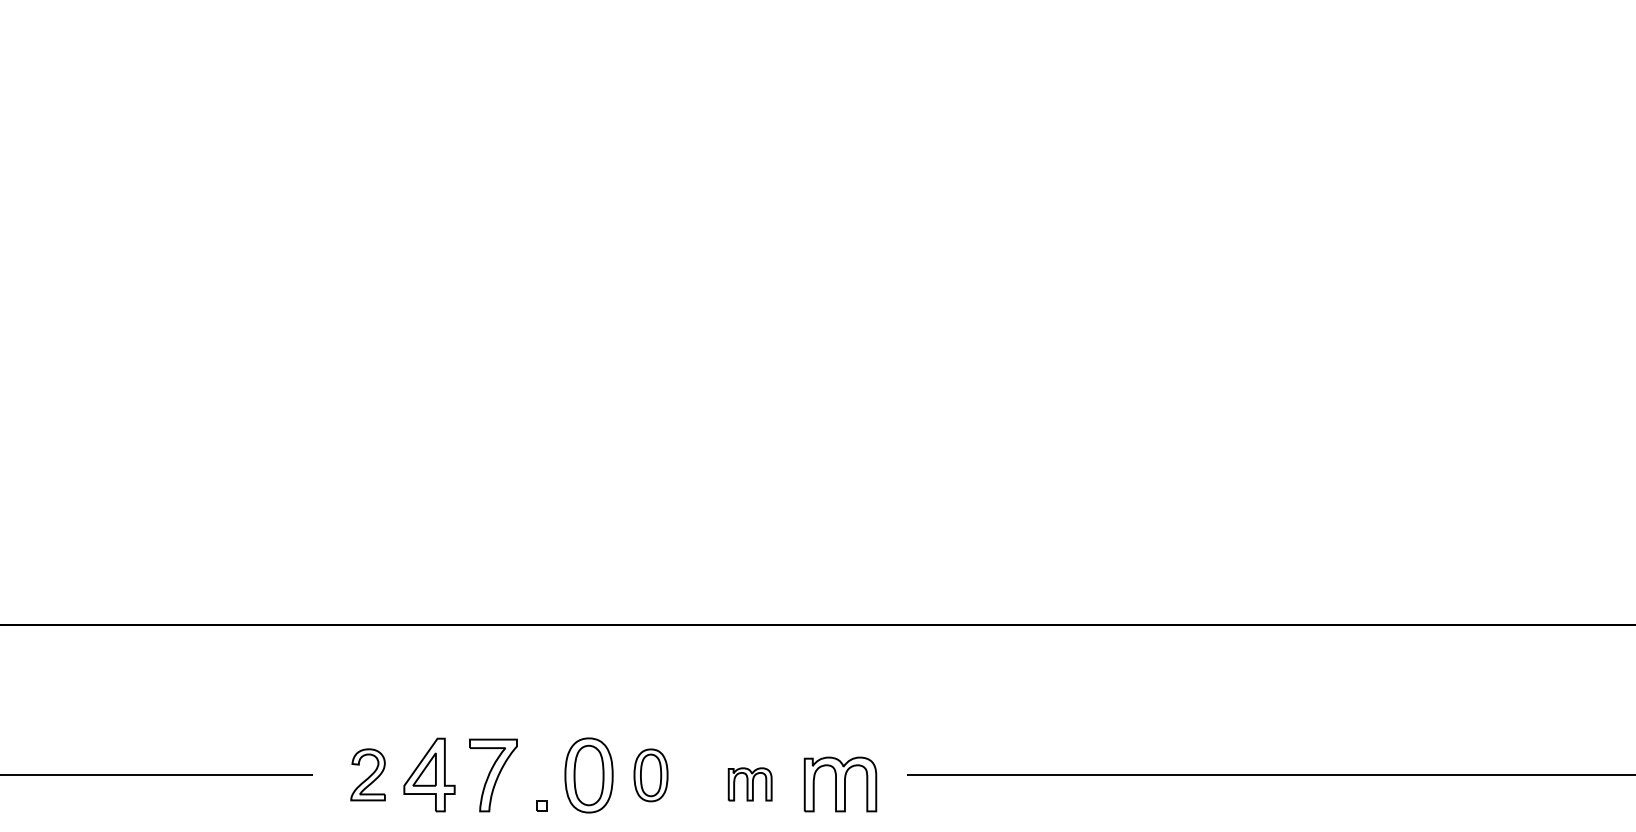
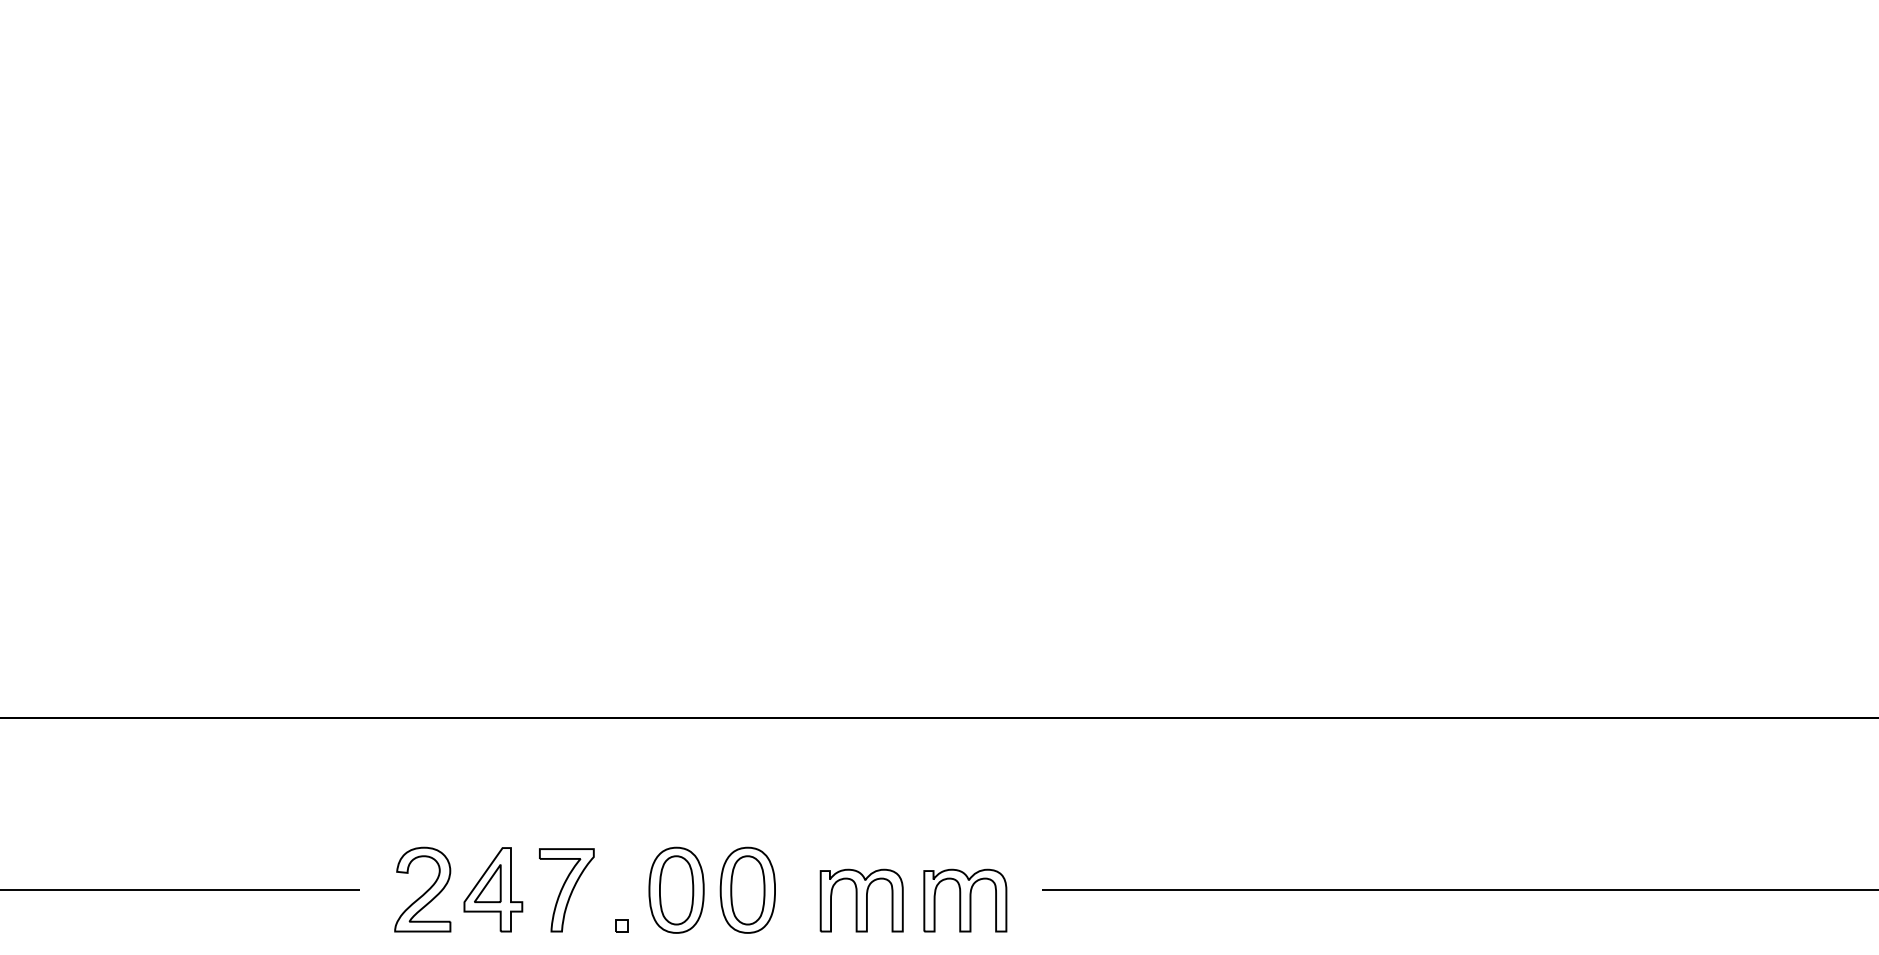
part: (367, 774) -> (422, 889), size x1.43
part: (650, 774) -> (747, 889), size x1.43
part: (750, 784) -> (861, 900), size x1.67

